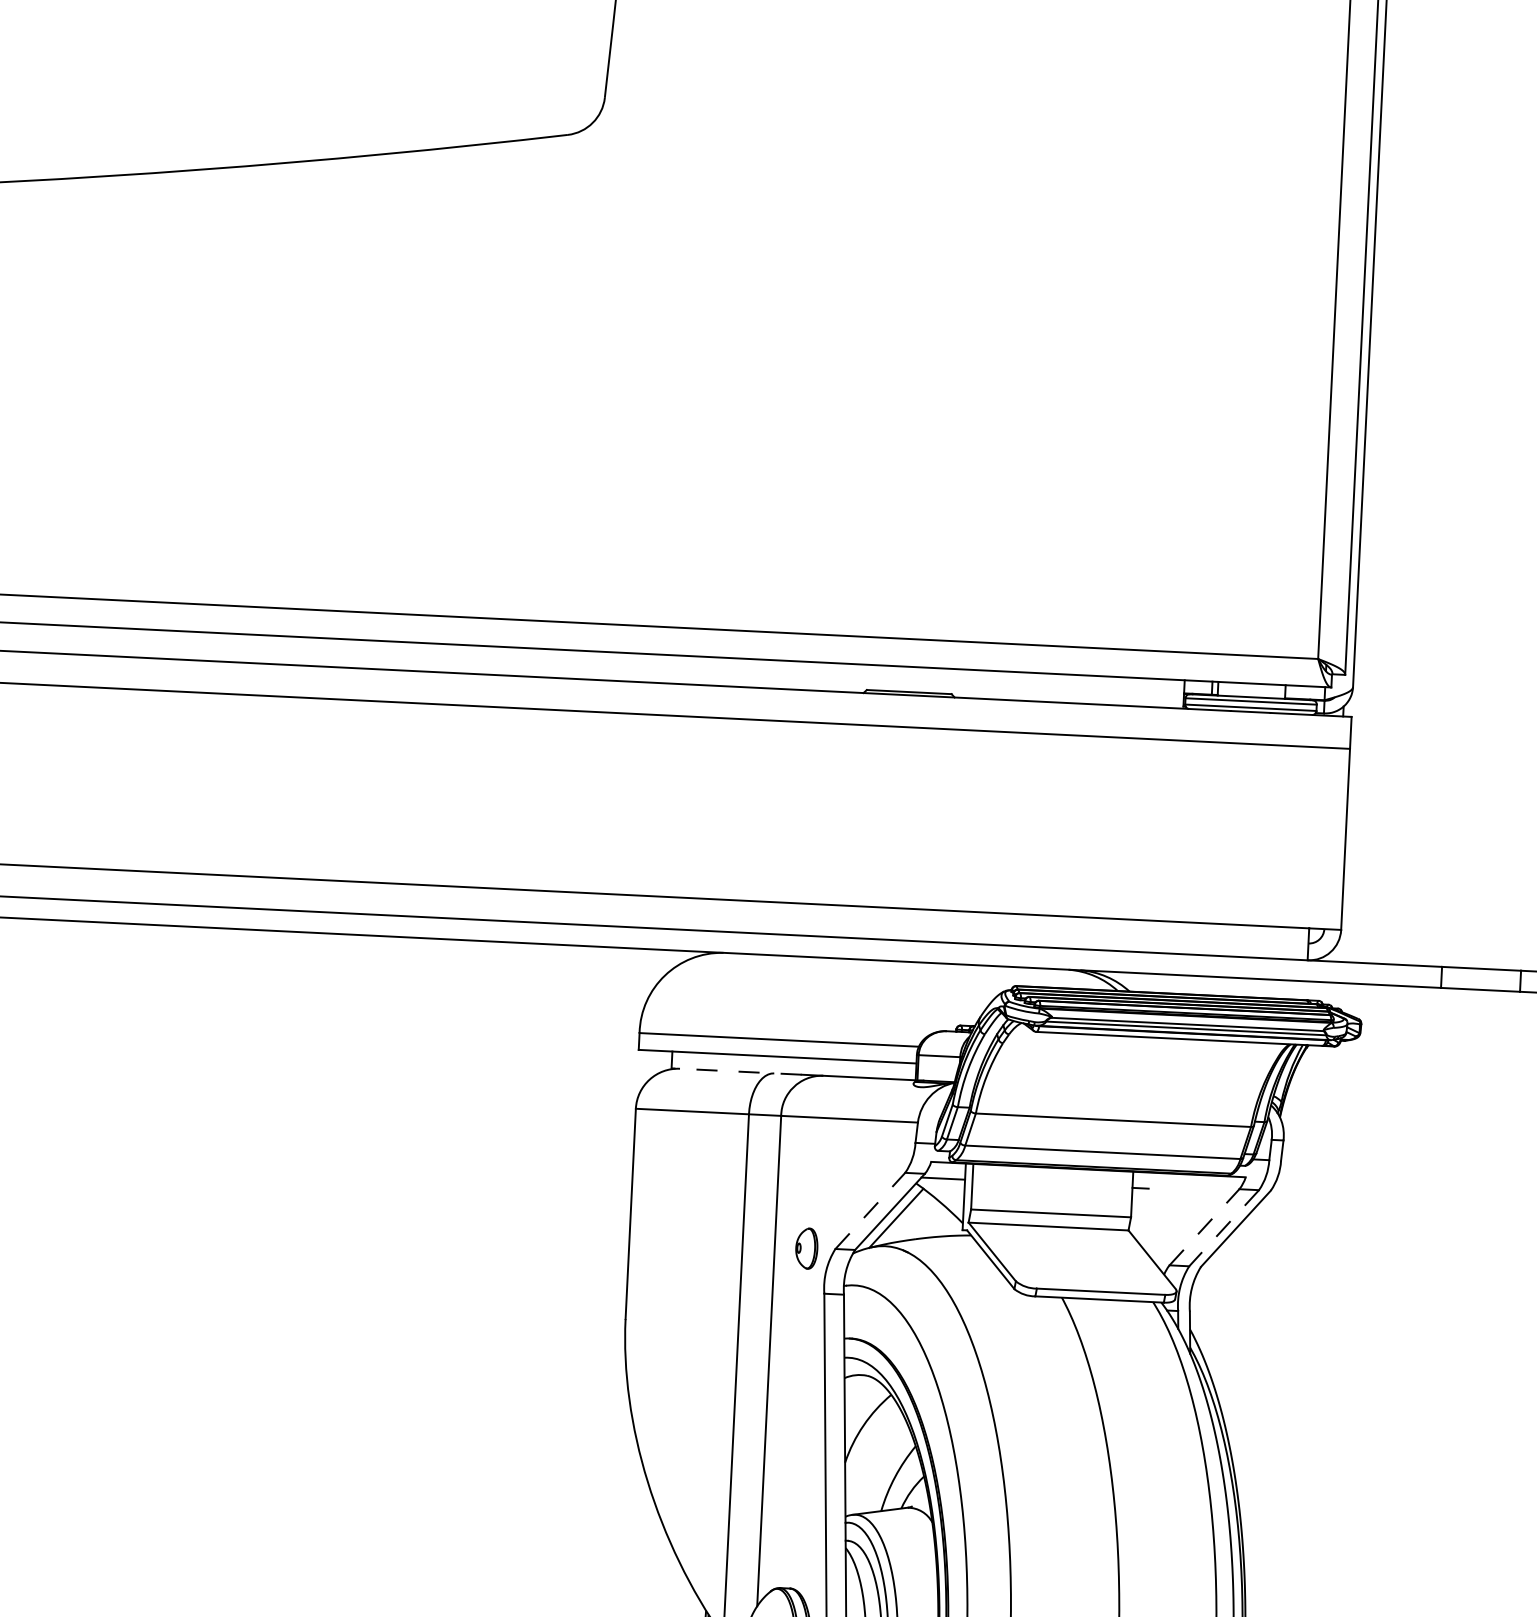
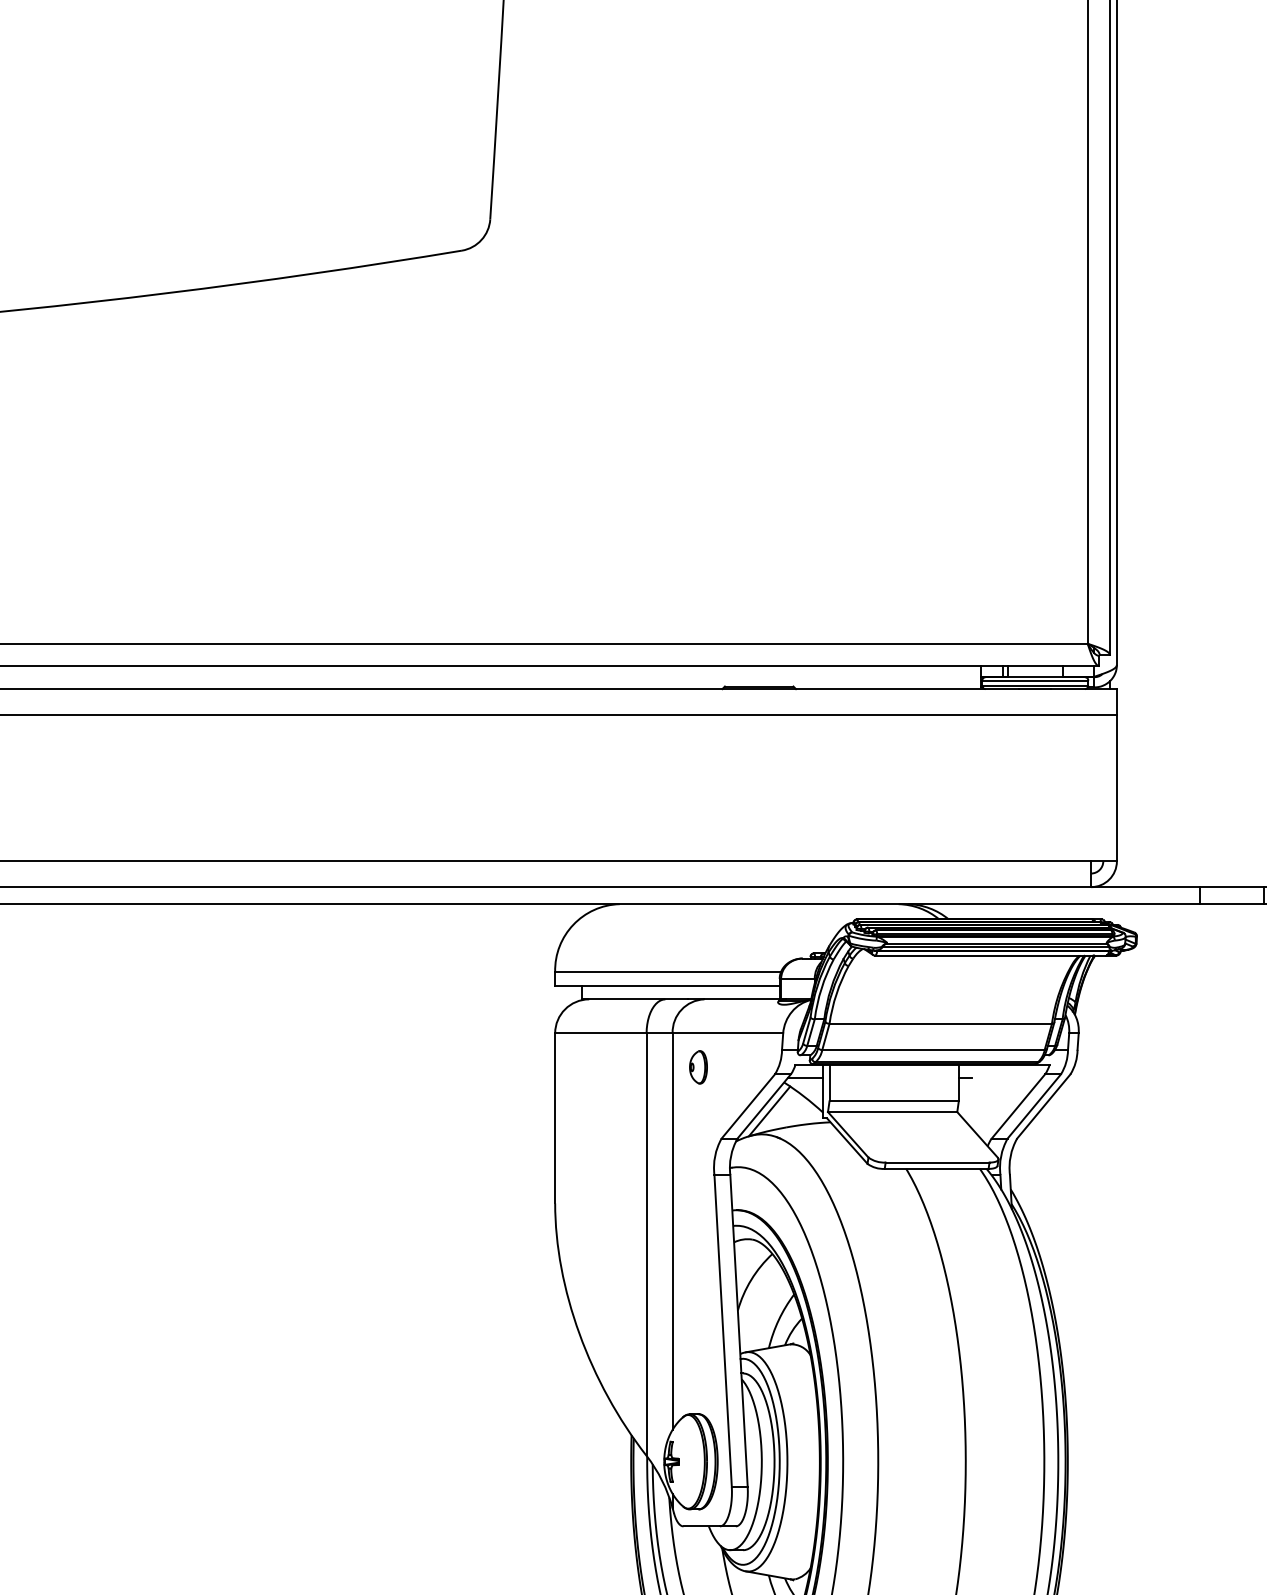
line: (736, 1071) -> (634, 999), dashed -> solid
line: (870, 1210) -> (748, 1106), dashed -> solid
line: (1204, 1227) -> (1018, 1106), dashed -> solid
line: (1224, 1228) -> (1034, 1106), dashed -> solid
part: (806, 1248) -> (698, 1067), moved

